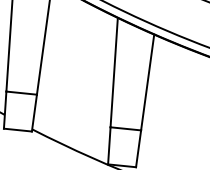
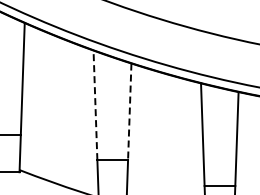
line: (114, 72) -> (95, 105), solid -> dashed
line: (147, 83) -> (129, 112), solid -> dashed

